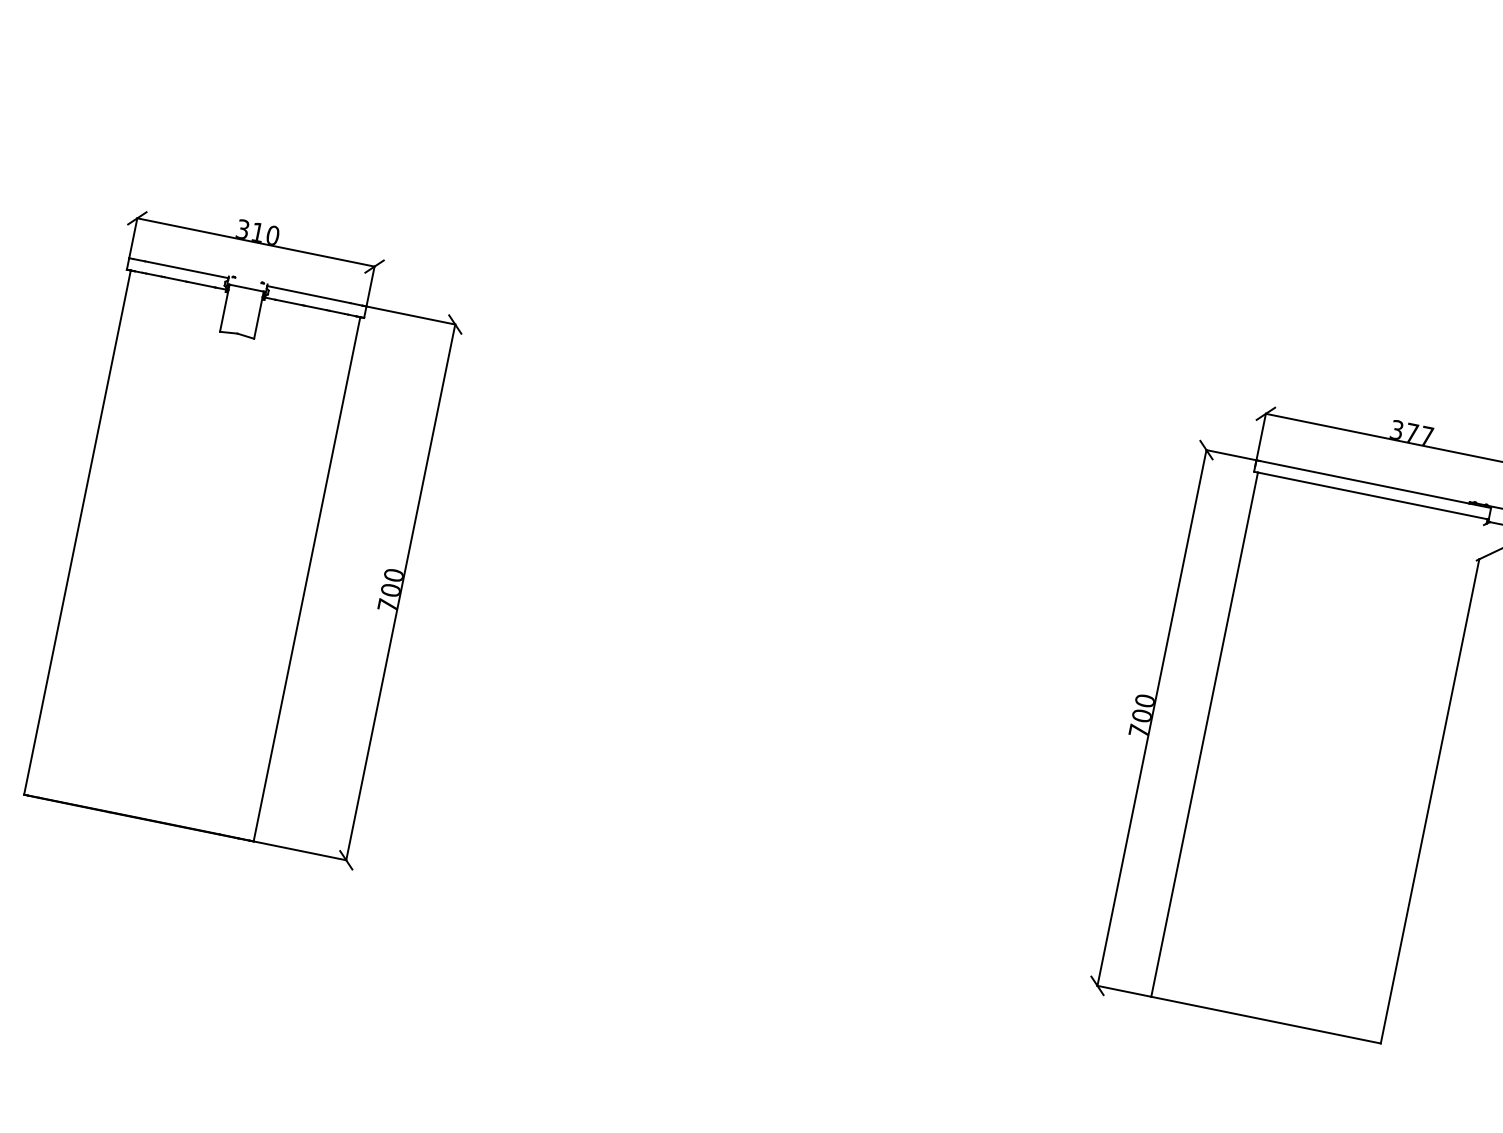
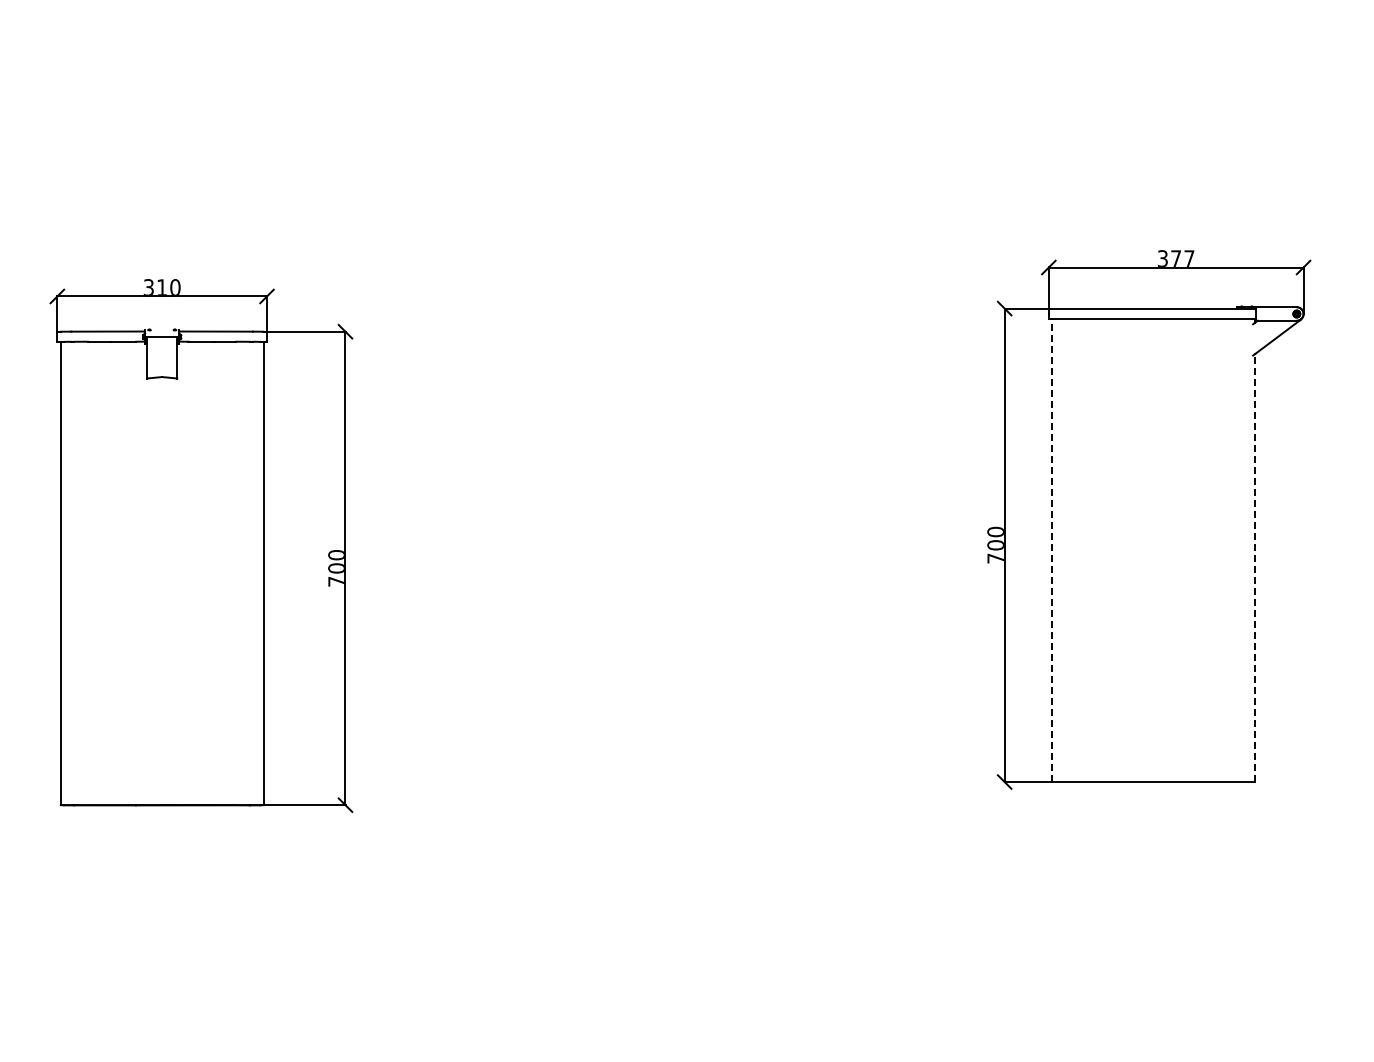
line: (1204, 734) -> (1052, 550), solid -> dashed
line: (1430, 801) -> (1255, 568), solid -> dashed

